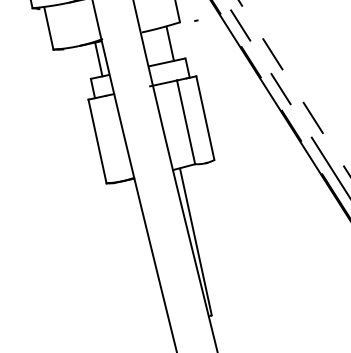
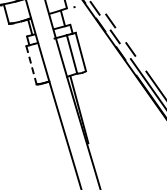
line: (97, 141) -> (31, 65), solid -> dashed

